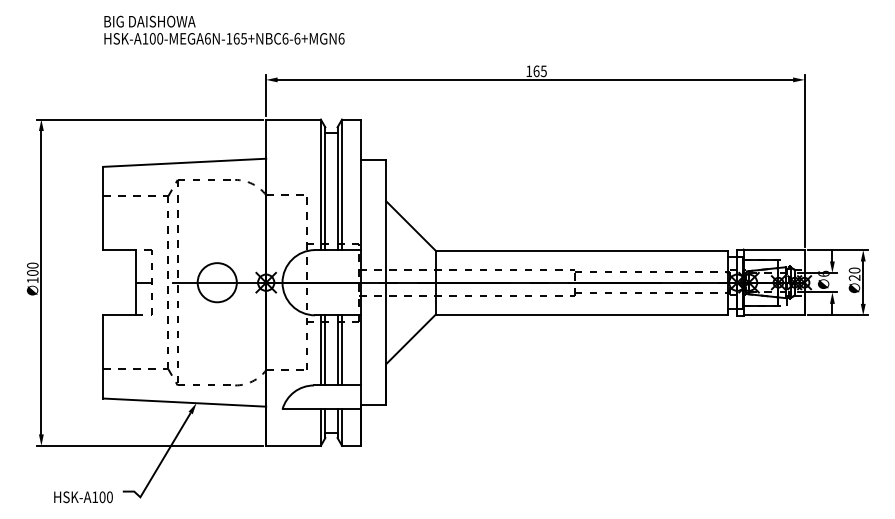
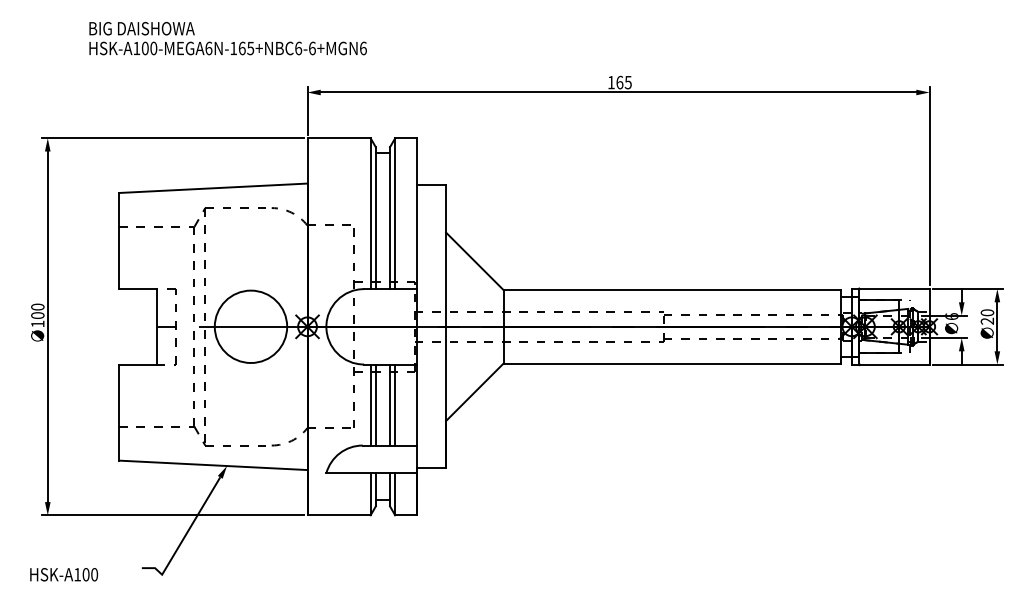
text: (224, 29) -> (228, 37), moved
circle: (216, 282) -> (250, 326), size x1.6
text: (83, 497) -> (64, 574), moved

